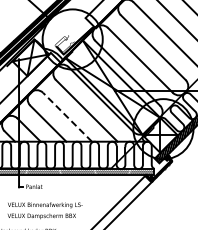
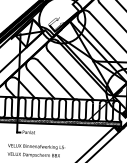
line: (67, 117) -> (56, 80), dashed -> solid

